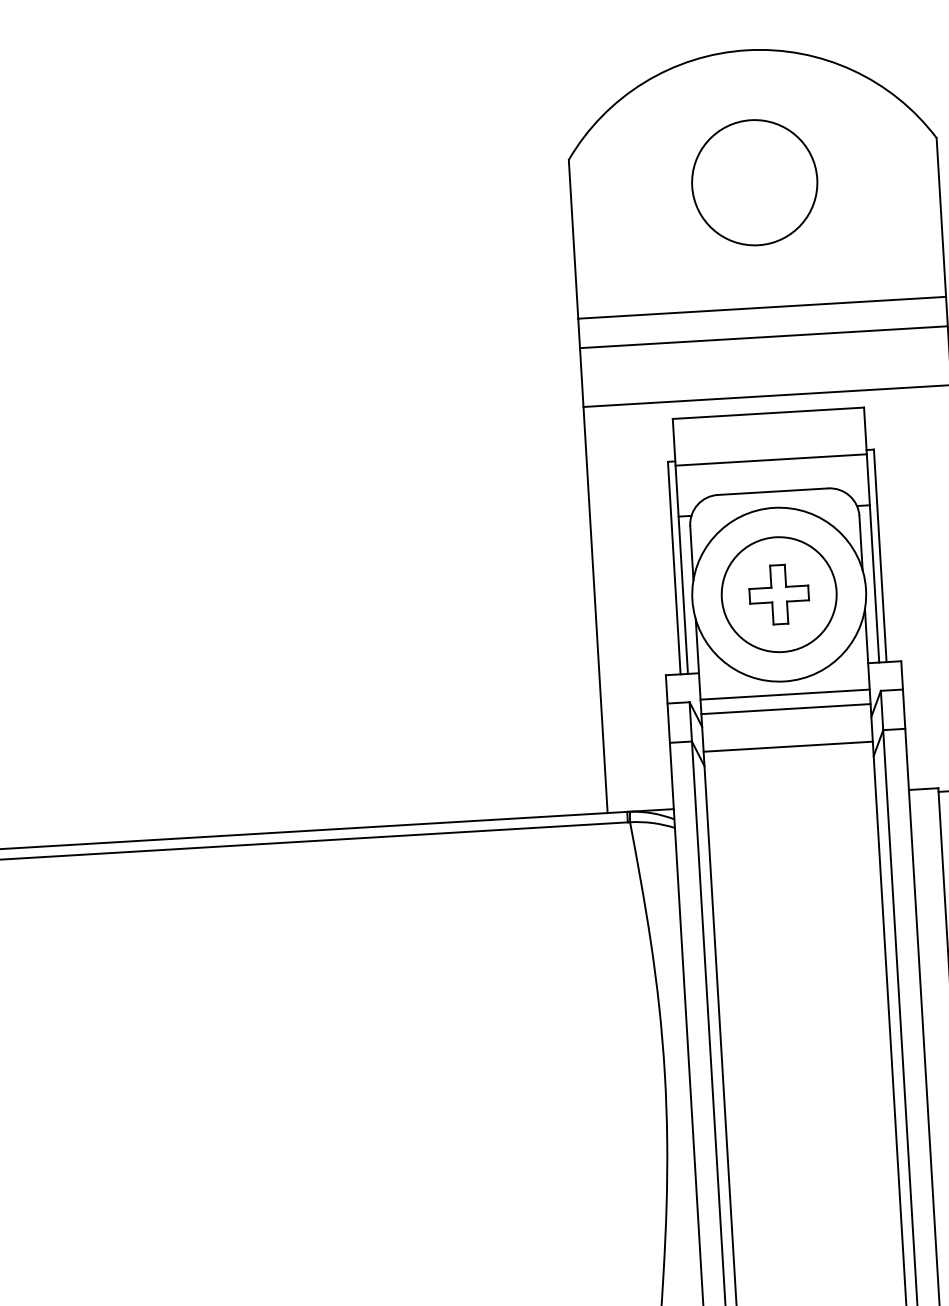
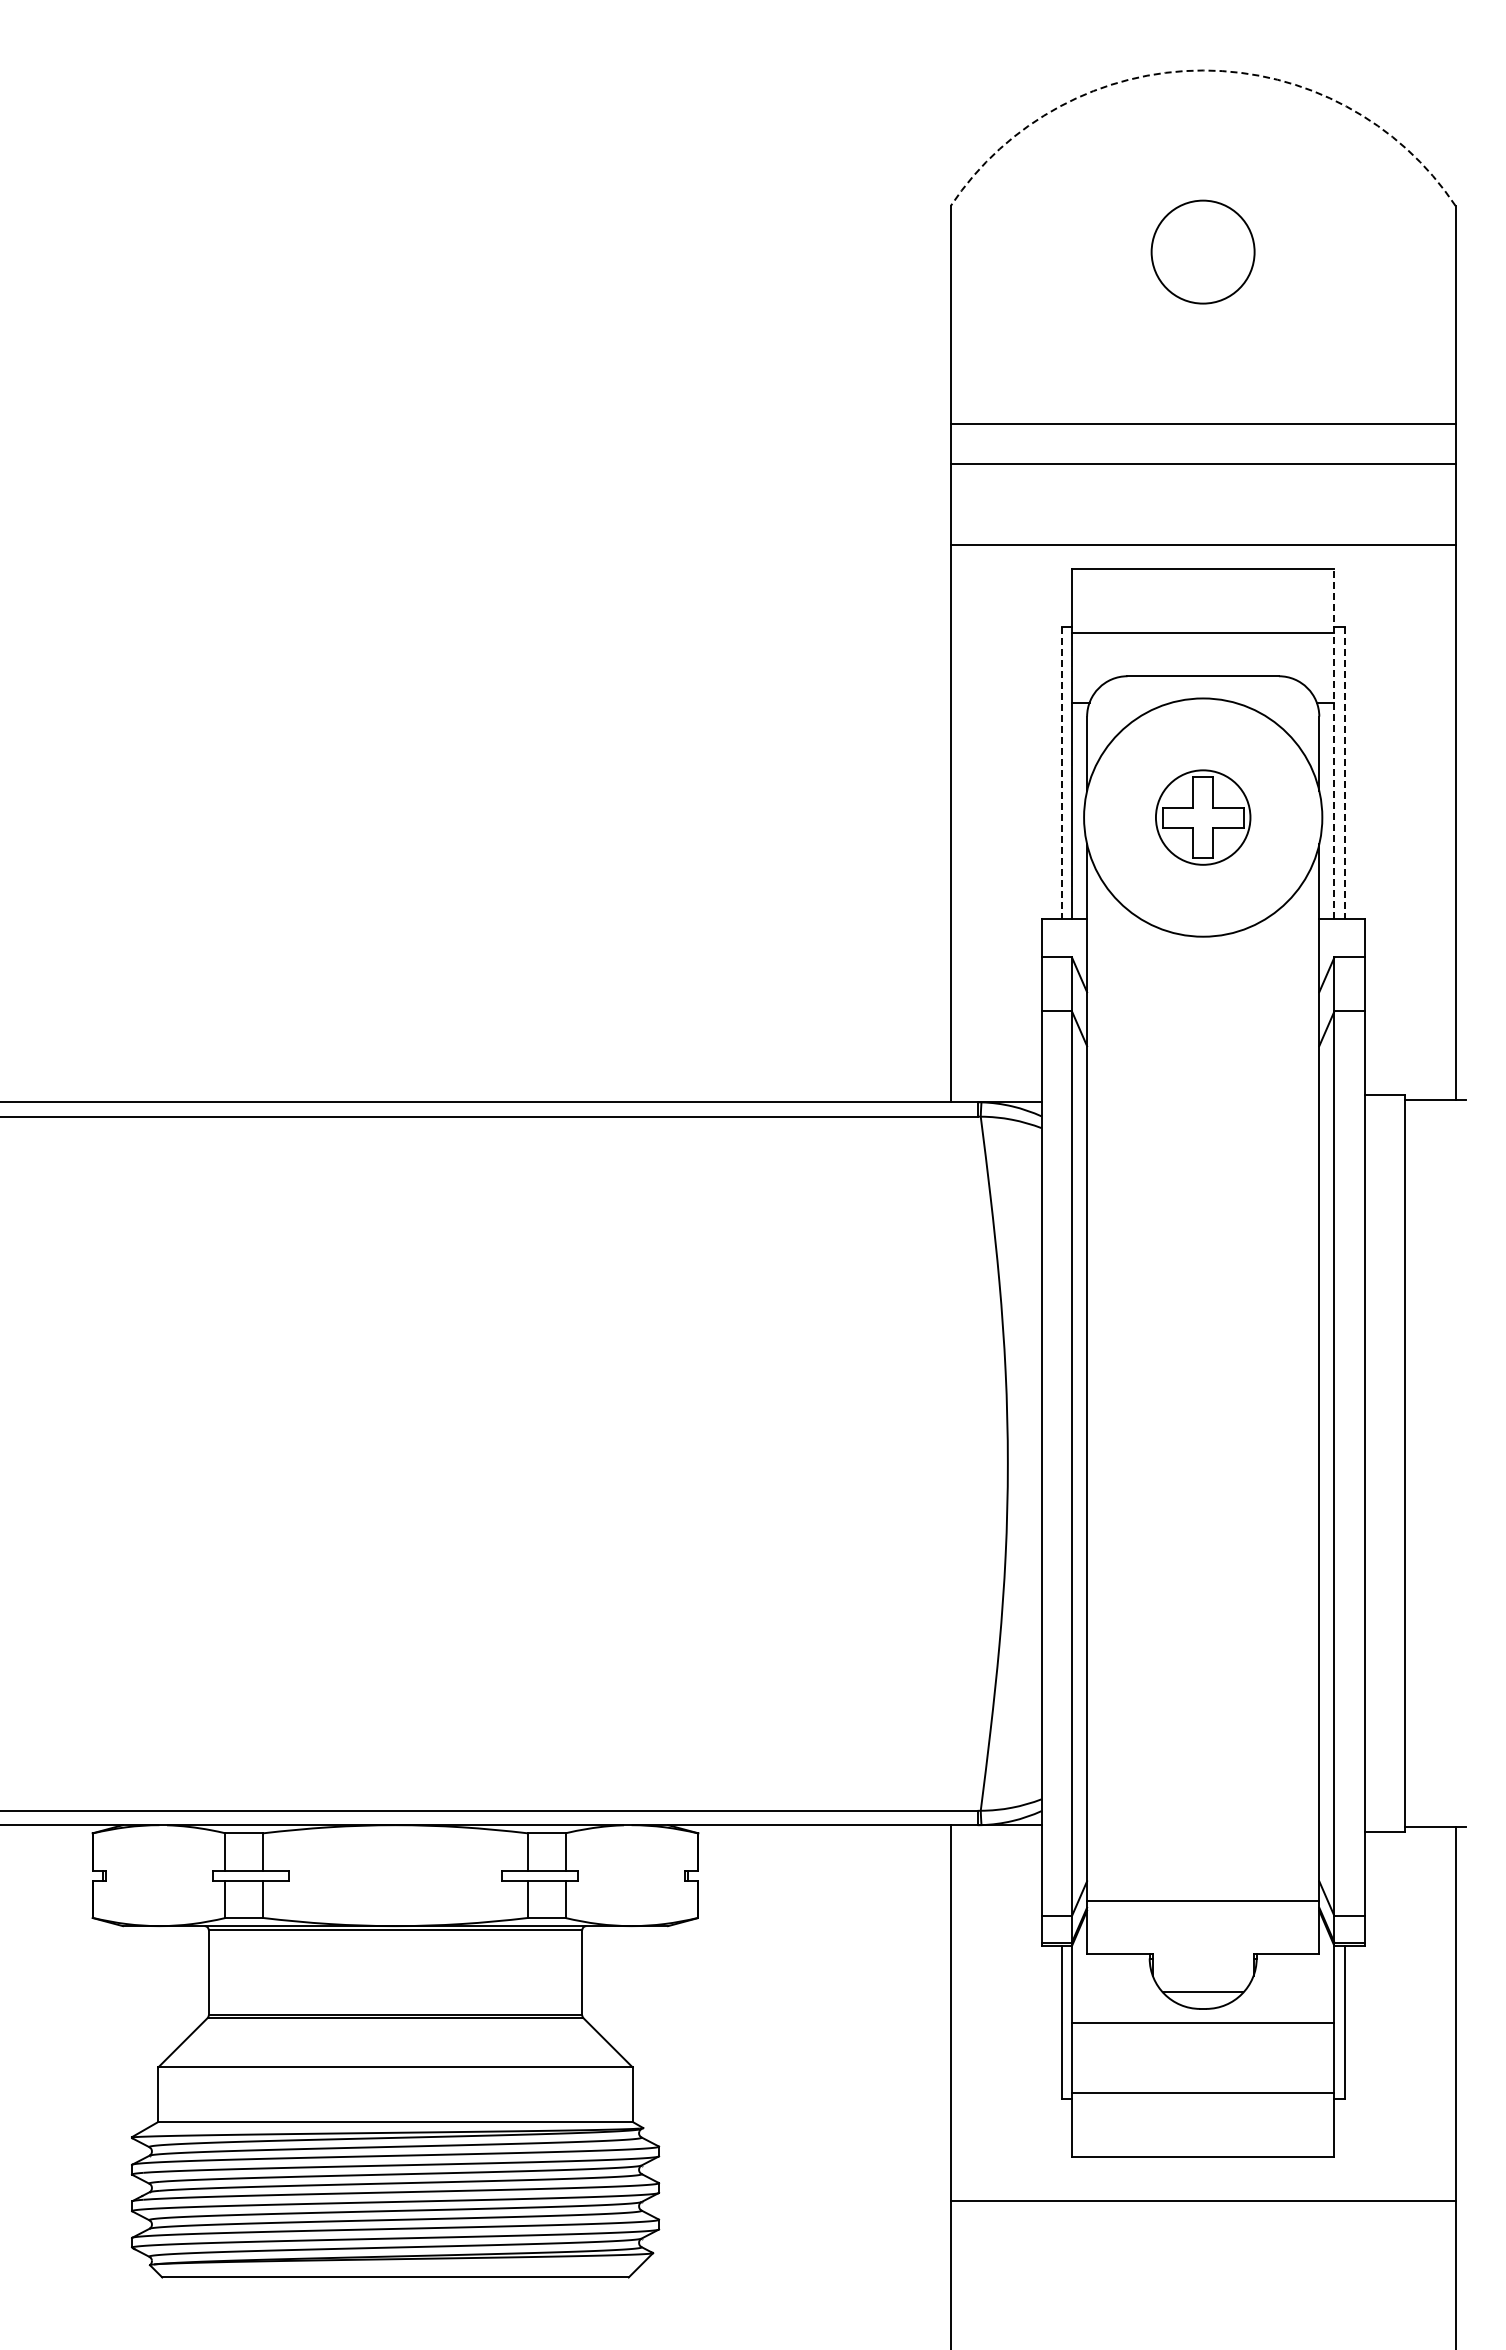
arc: (747, 50) -> (1203, 70), solid -> dashed
circle: (754, 182) -> (1202, 251), size x0.6
line: (871, 535) -> (1334, 743), solid -> dashed
line: (880, 555) -> (1344, 772), solid -> dashed
line: (674, 567) -> (1061, 772), solid -> dashed
circle: (778, 594) -> (1202, 817), size x0.6
line: (785, 694) -> (1203, 954), removed
line: (786, 708) -> (1203, 974), removed
line: (788, 746) -> (1203, 1026), removed

